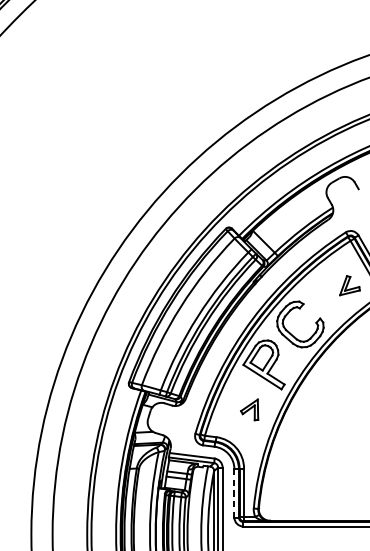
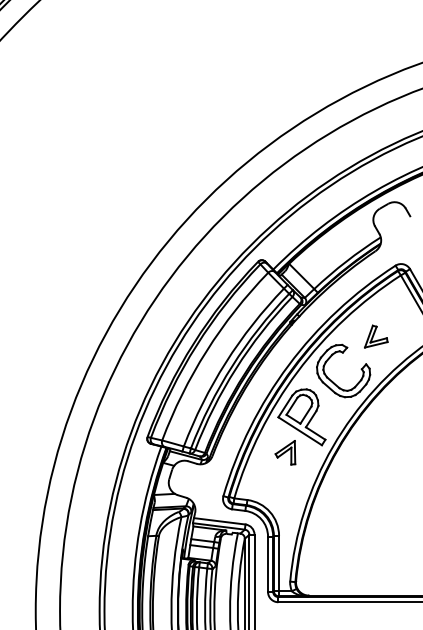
part: (350, 285) -> (376, 336), moved
part: (249, 409) -> (285, 452), moved
line: (234, 493) -> (268, 564), dashed -> solid

